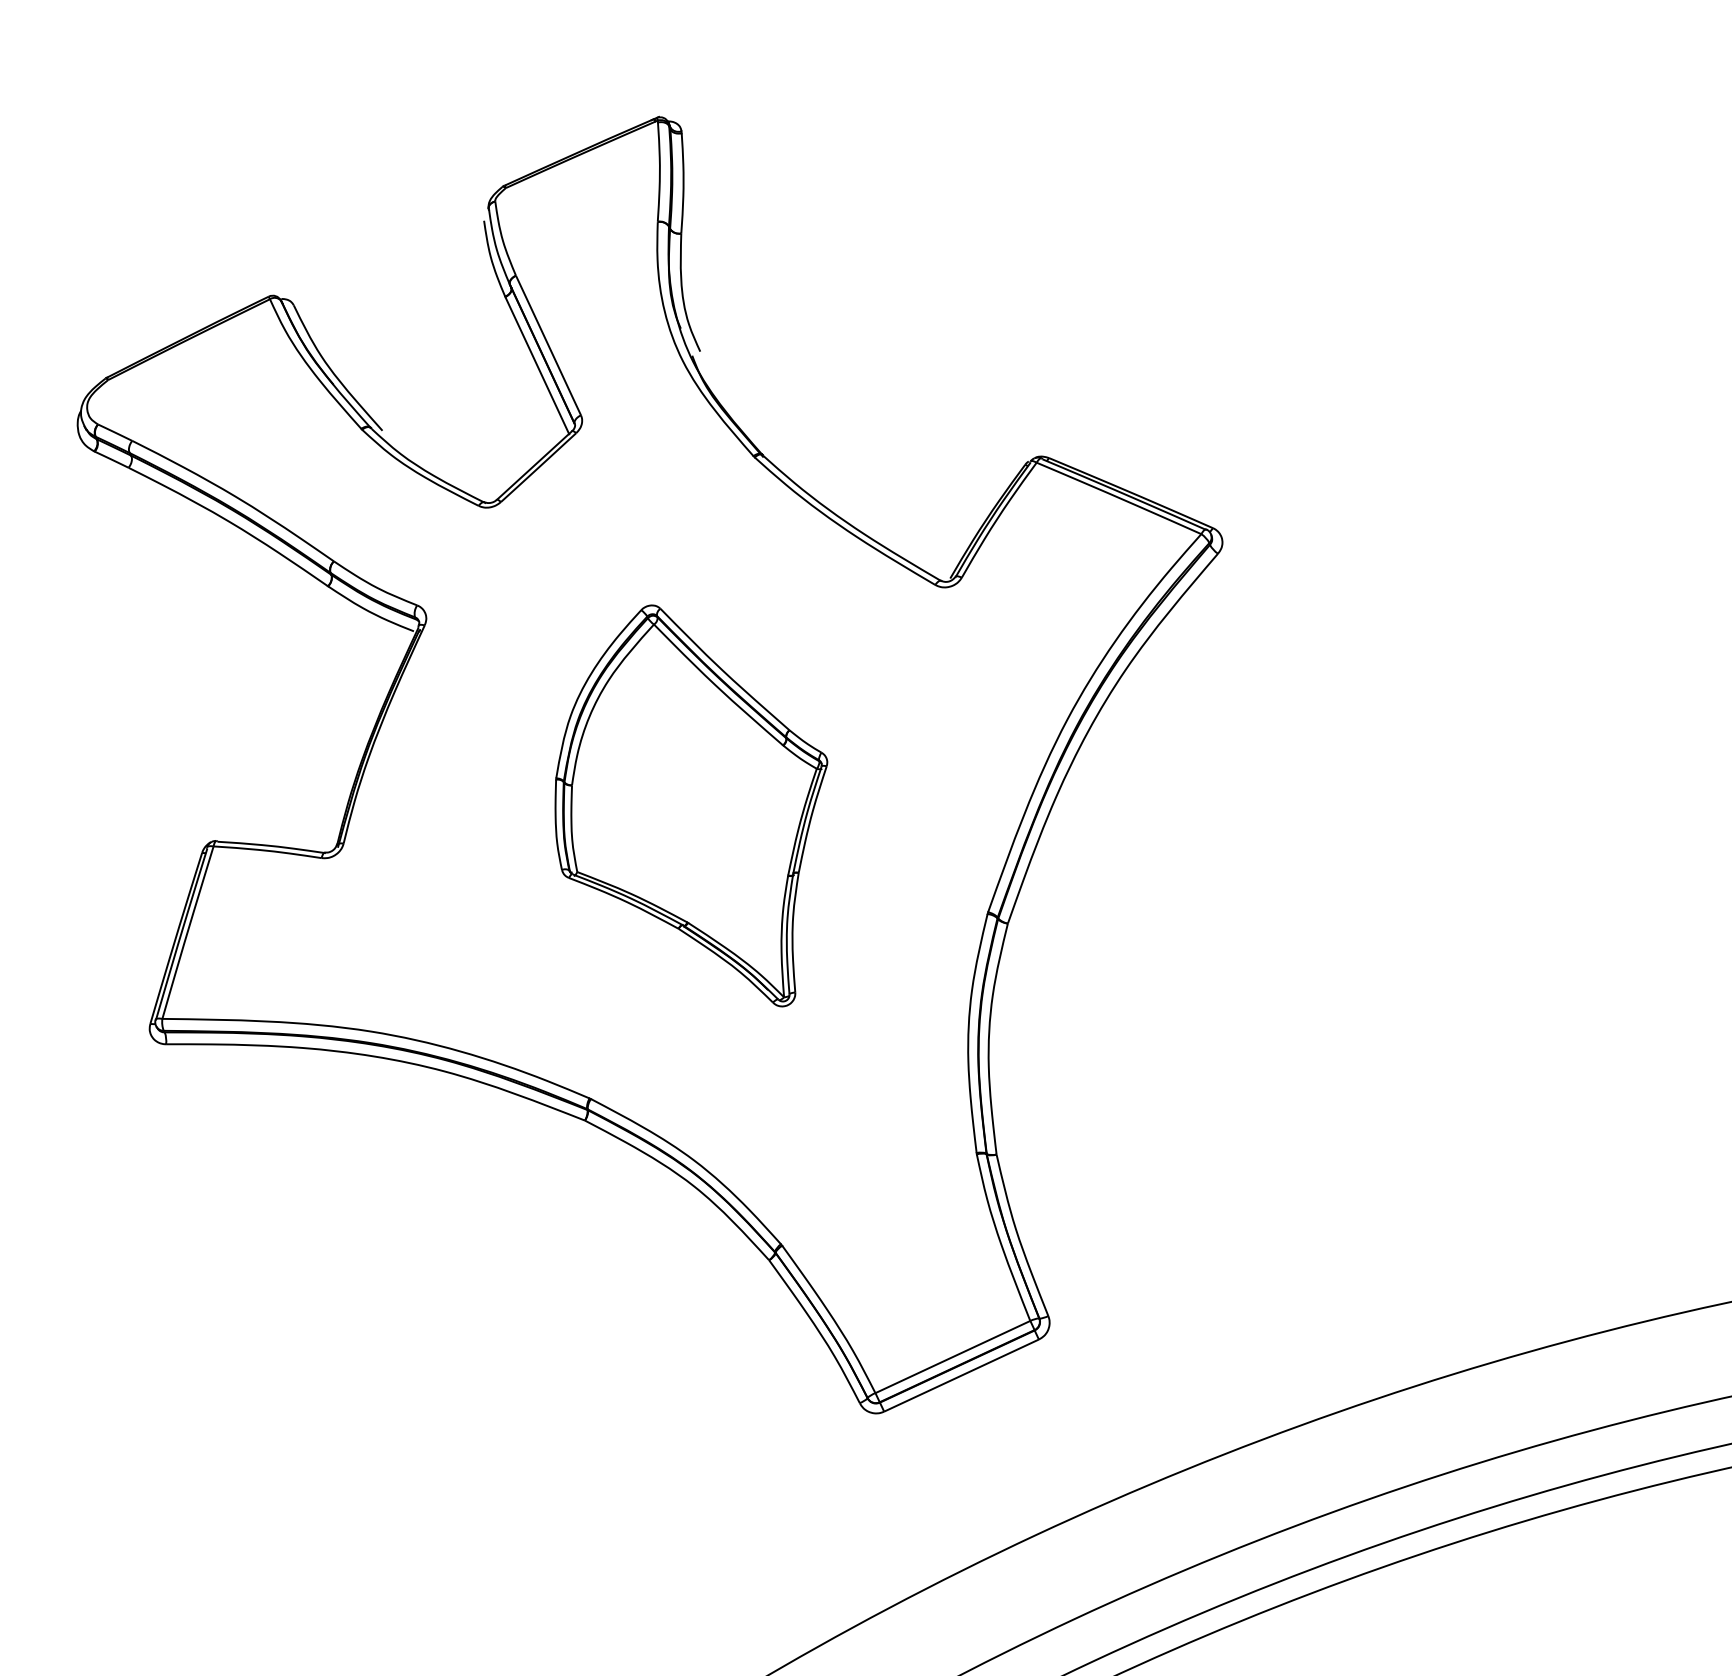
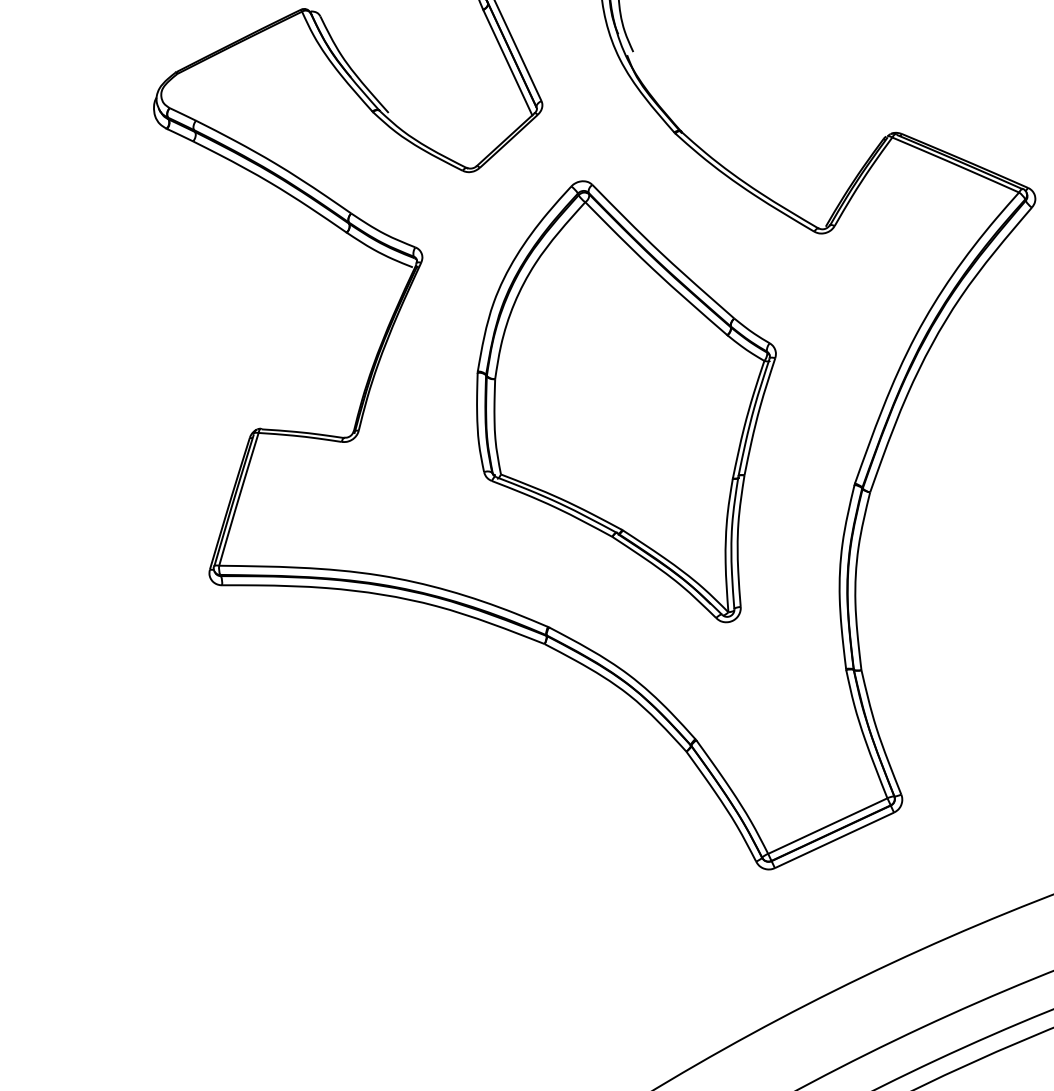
part: (691, 805) -> (626, 401), size x1.43

